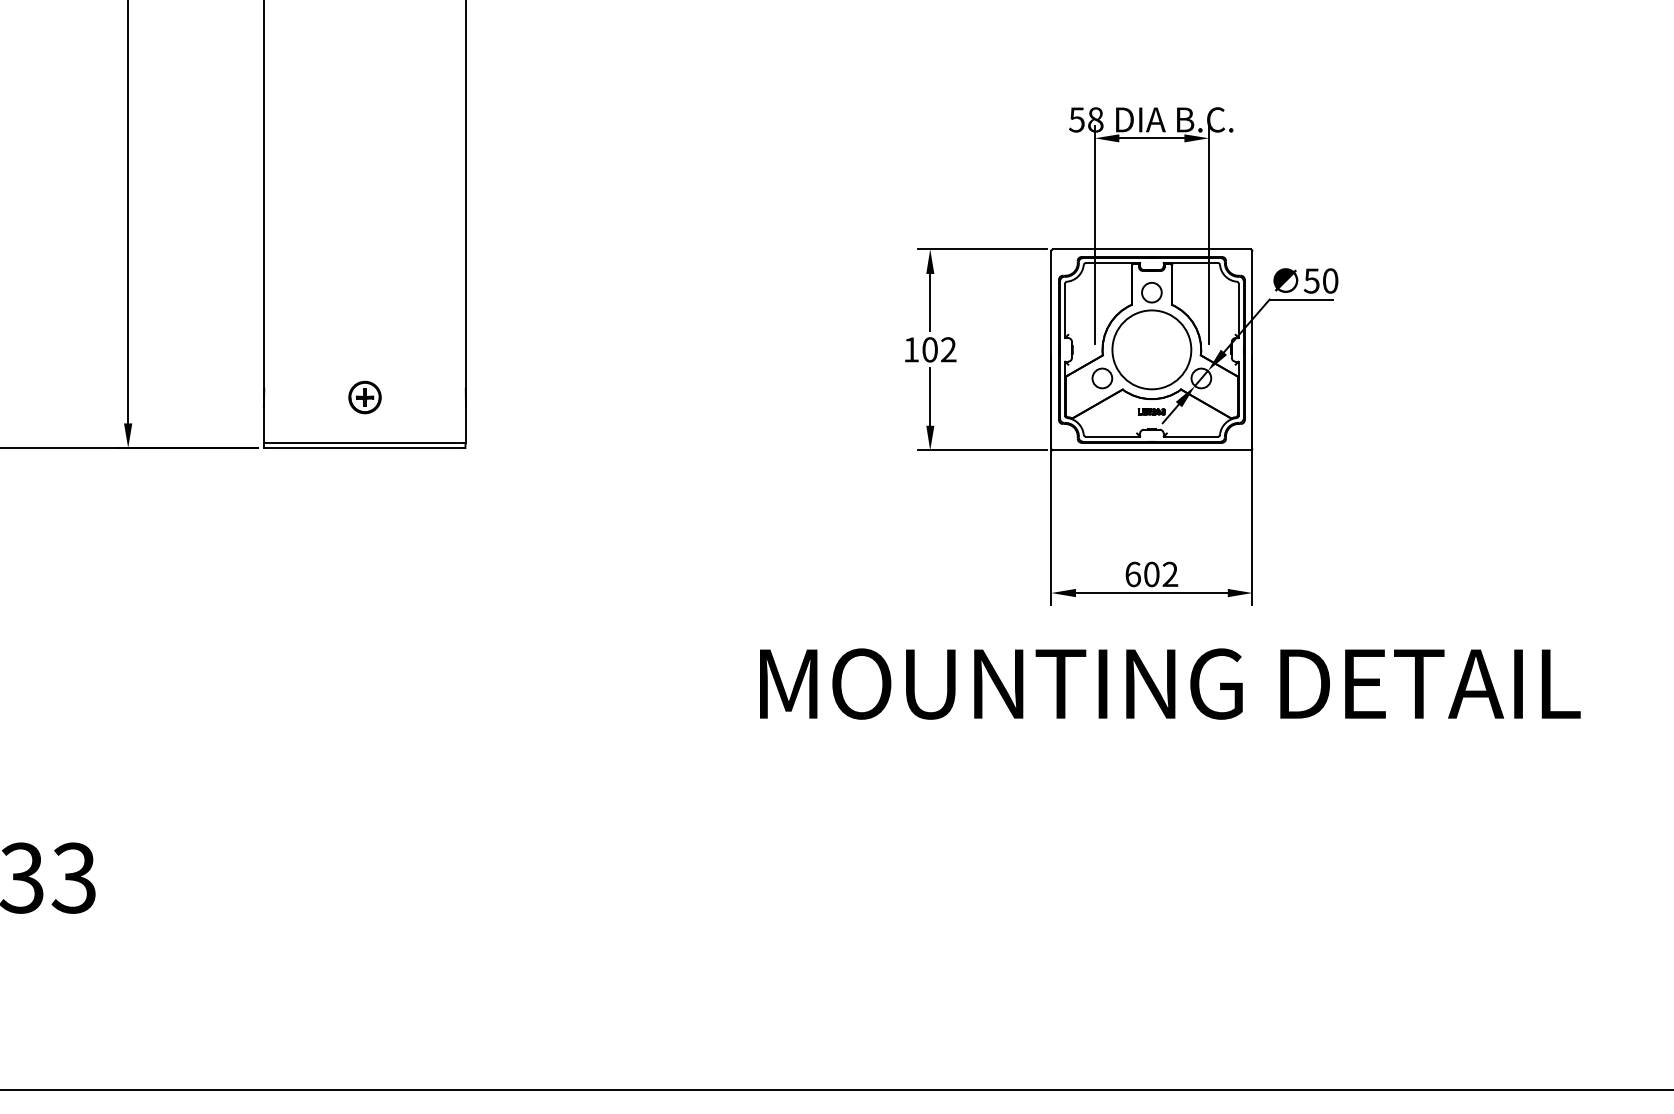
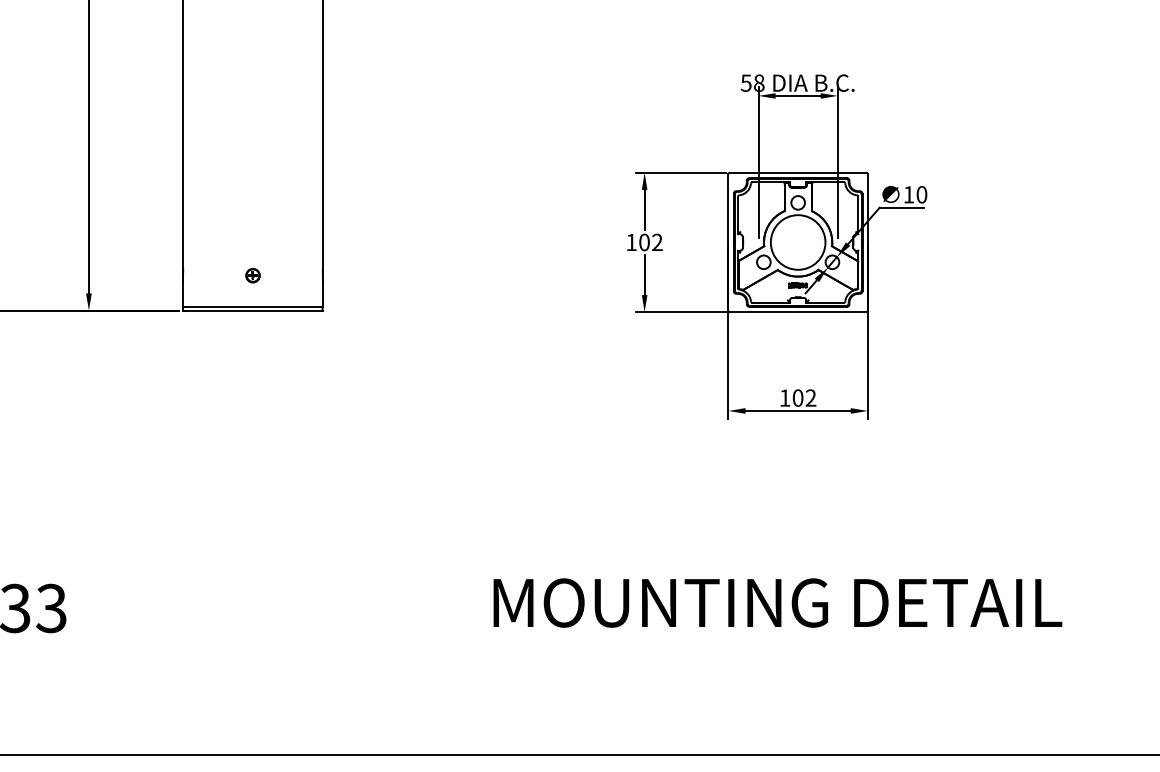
text: (1311, 280) -> (908, 194), 50 -> 10
part: (364, 397) -> (252, 275), size x0.62
text: (1133, 573) -> (785, 397), 602 -> 102
text: (1169, 683) -> (777, 602), moved

